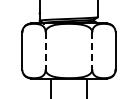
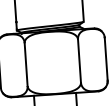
line: (45, 51) -> (25, 65), dashed -> solid
line: (92, 51) -> (79, 61), dashed -> solid

